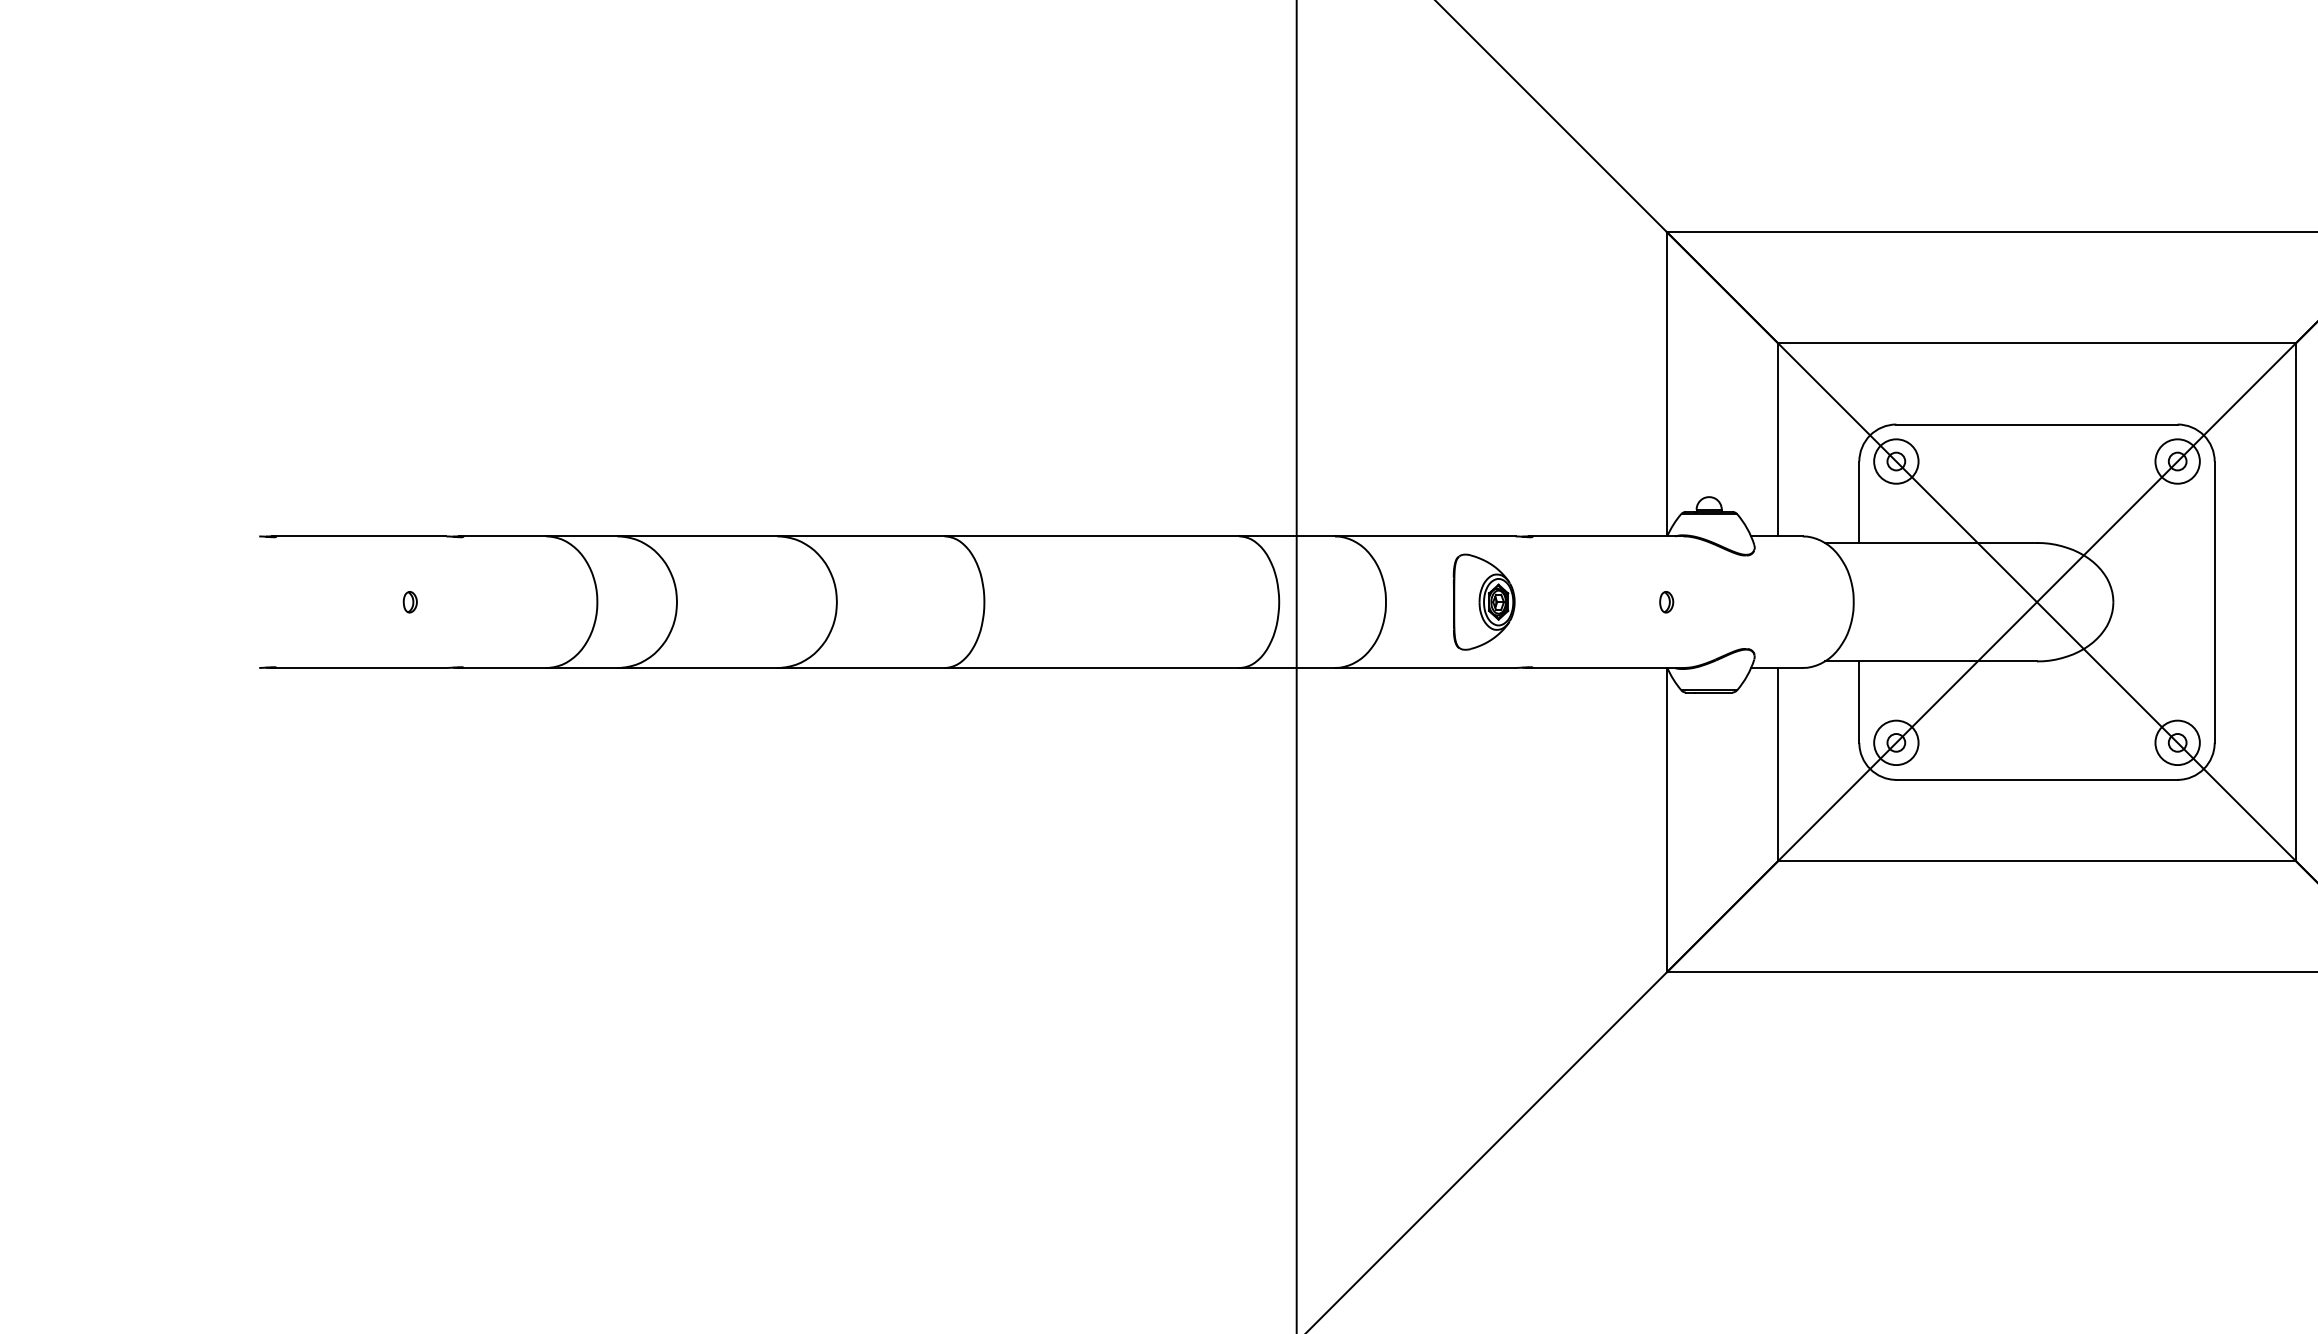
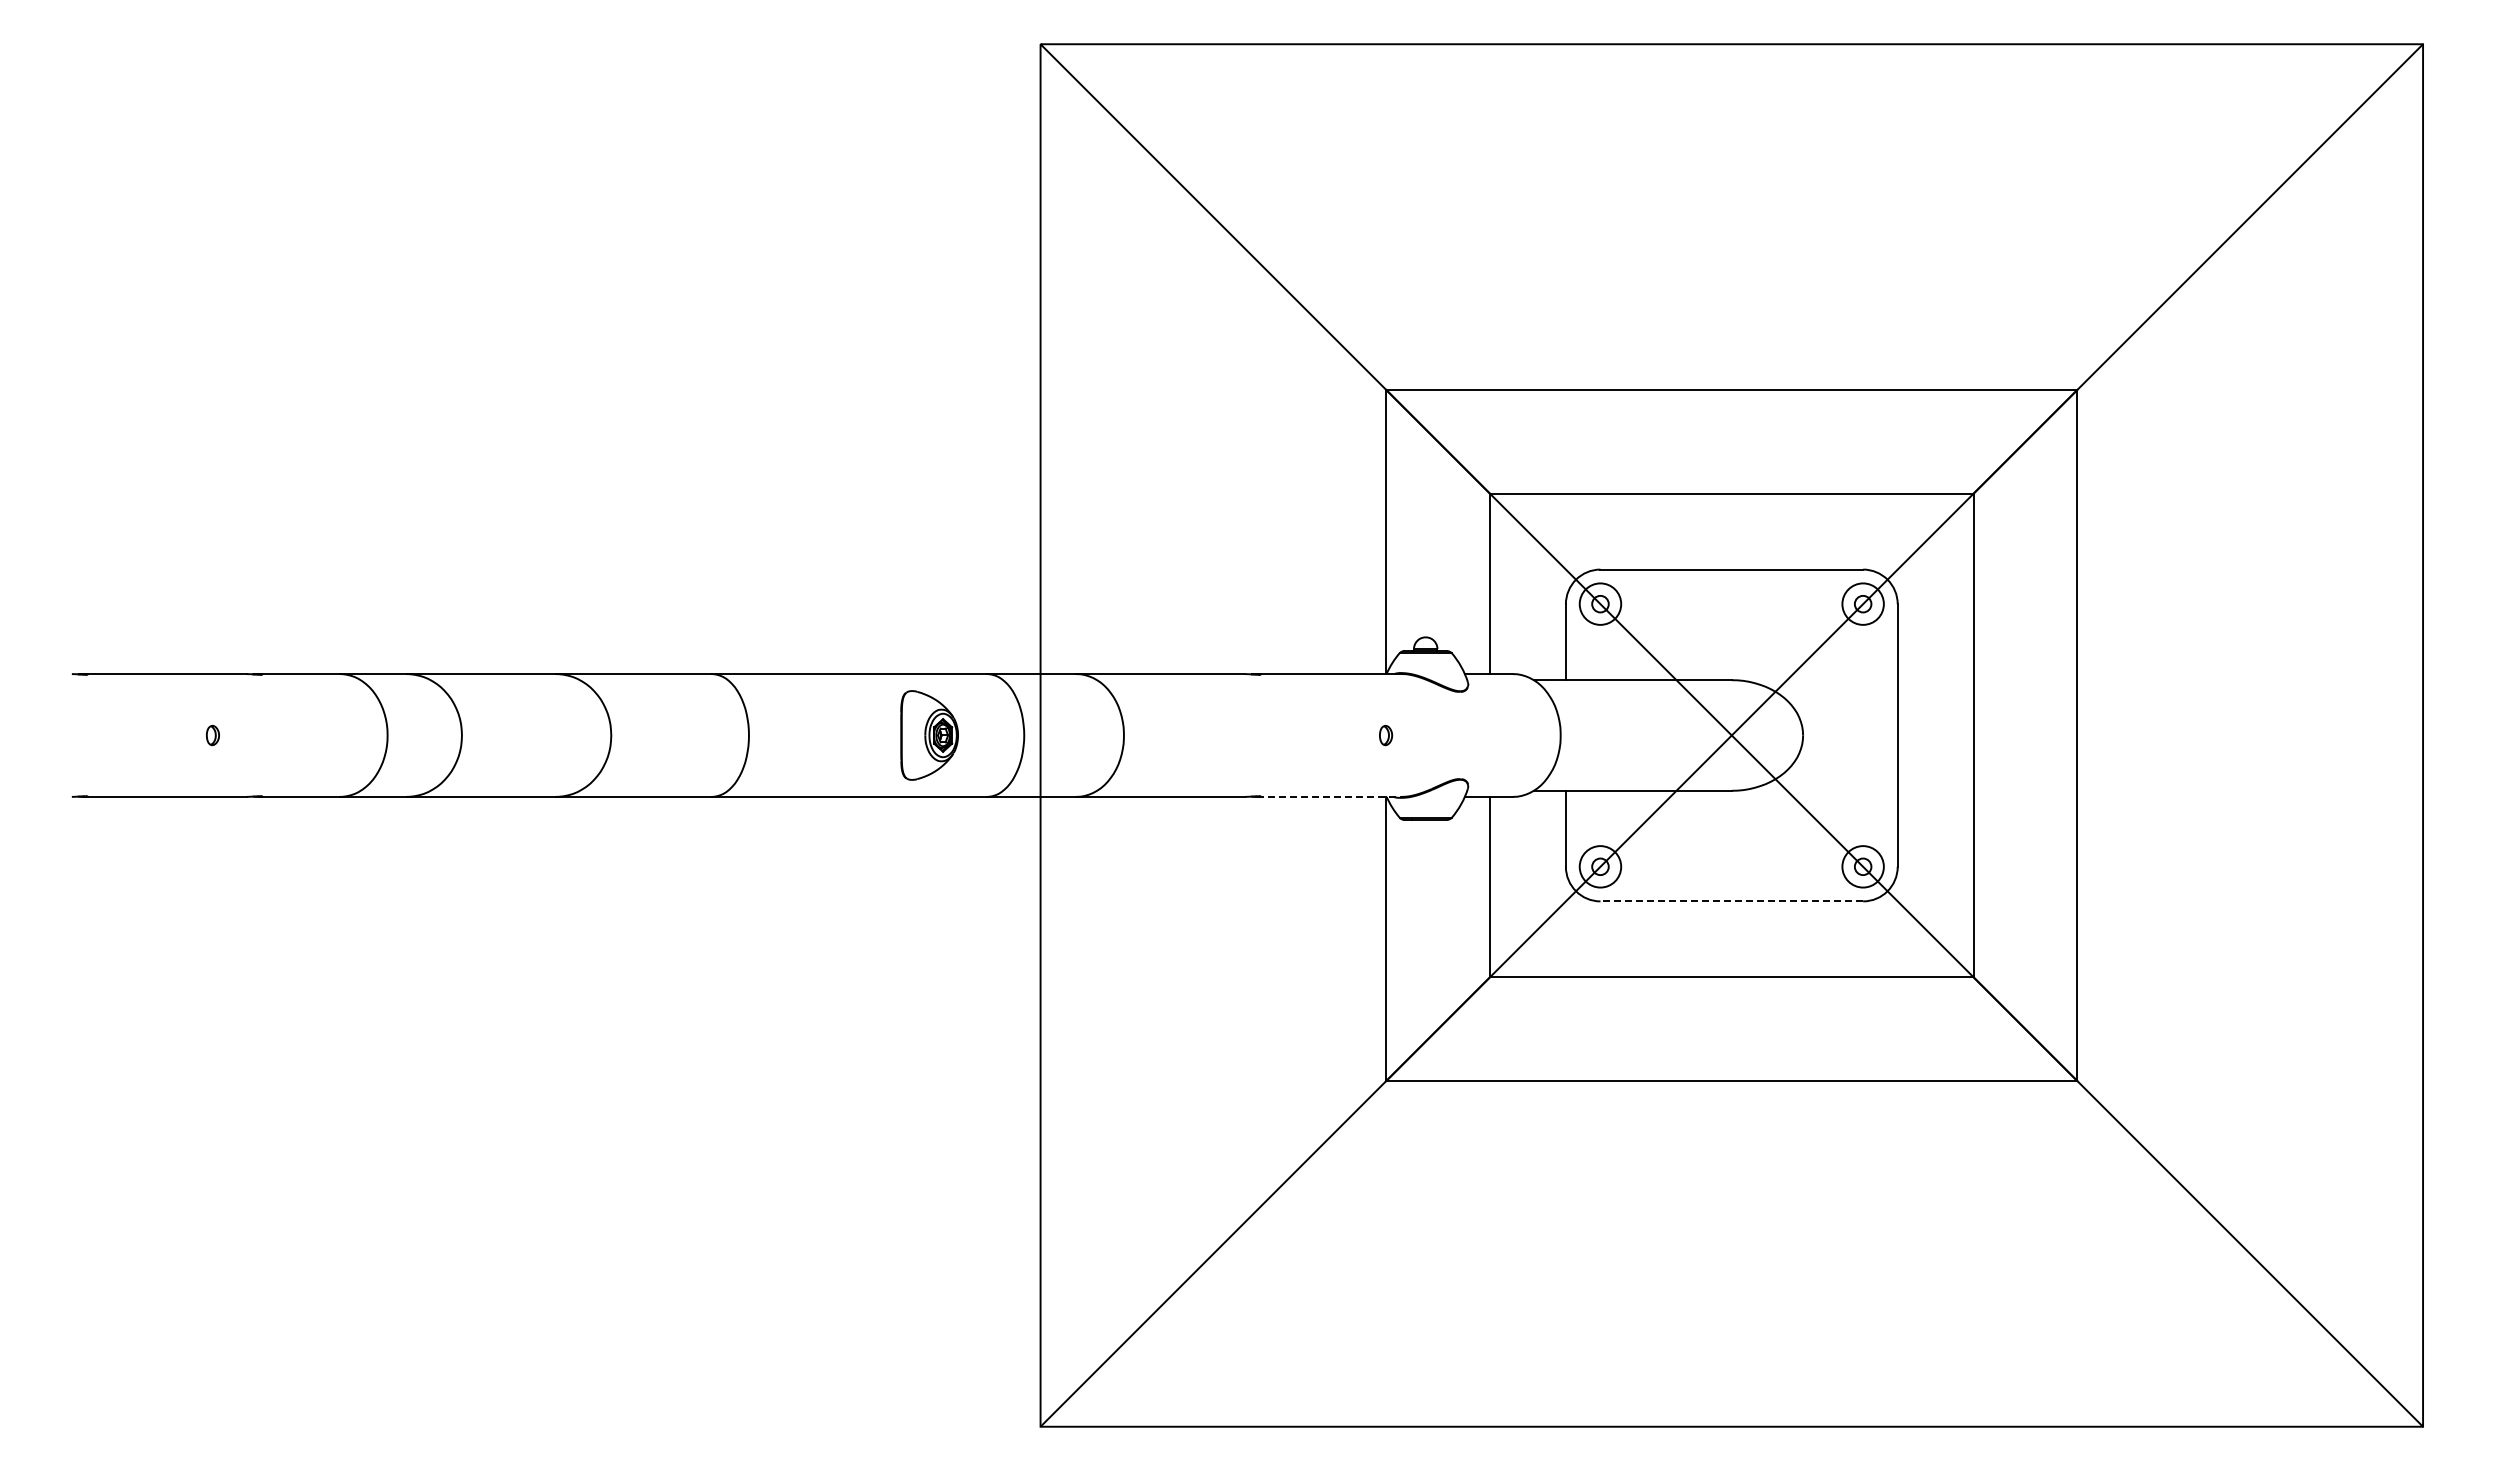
part: (1484, 602) -> (929, 735), moved
line: (1606, 667) -> (1329, 796), solid -> dashed
line: (2036, 780) -> (1731, 901), solid -> dashed

